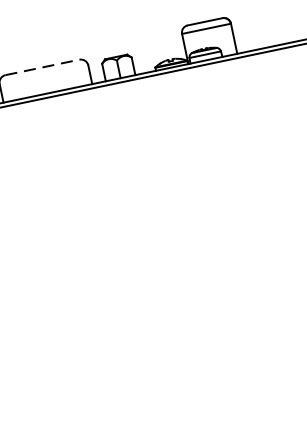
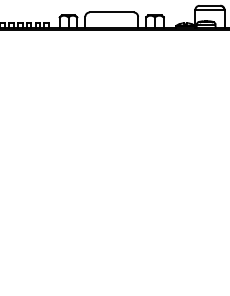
line: (43, 67) -> (112, 12), dashed -> solid

